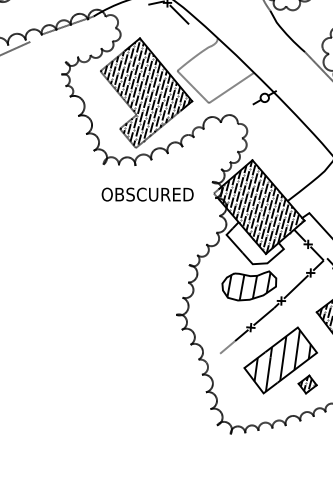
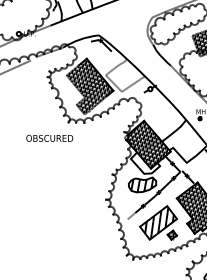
text: (147, 192) -> (49, 137), moved

